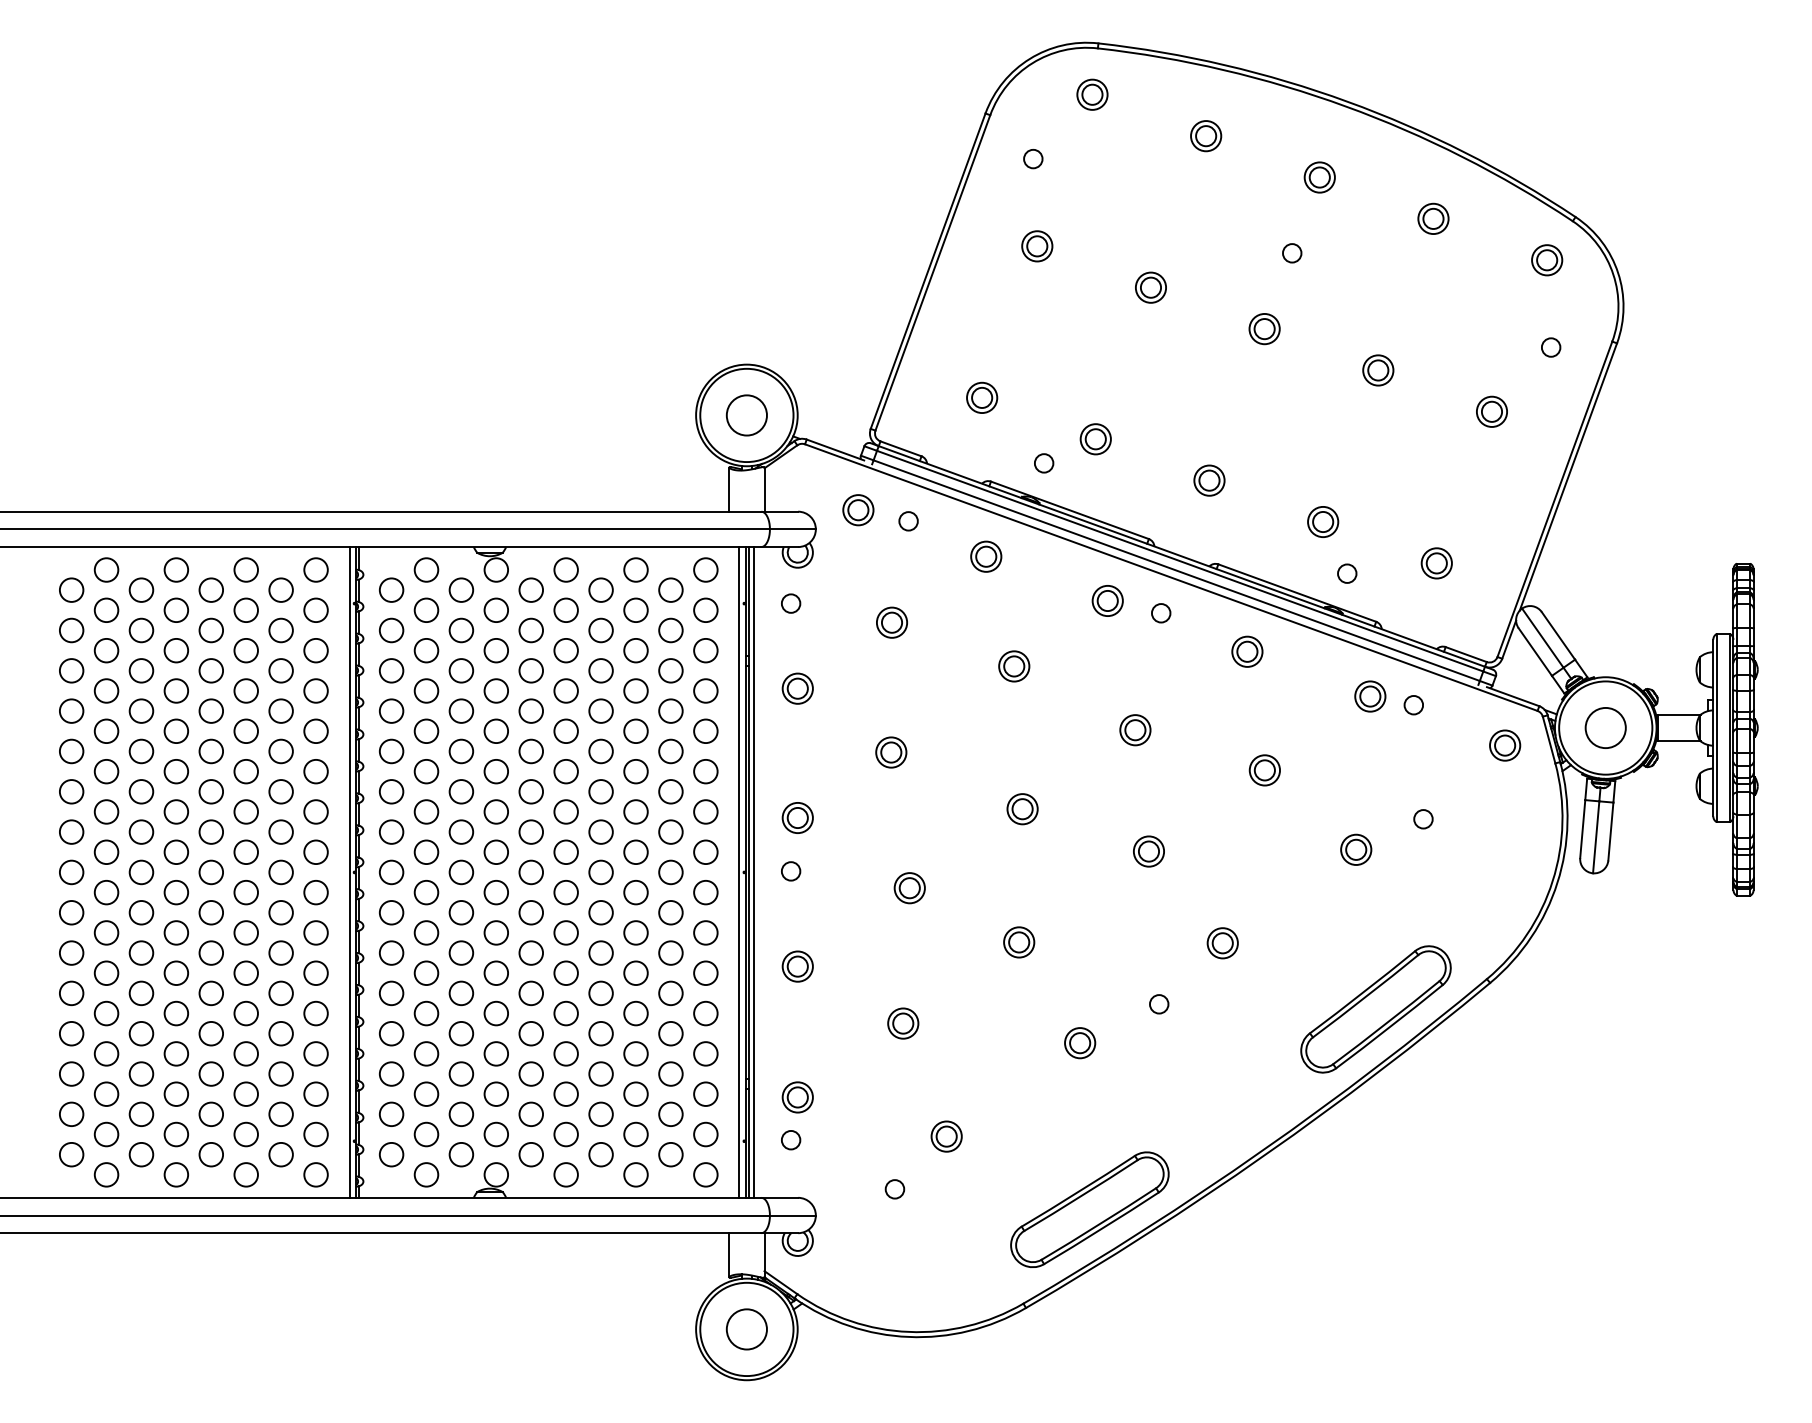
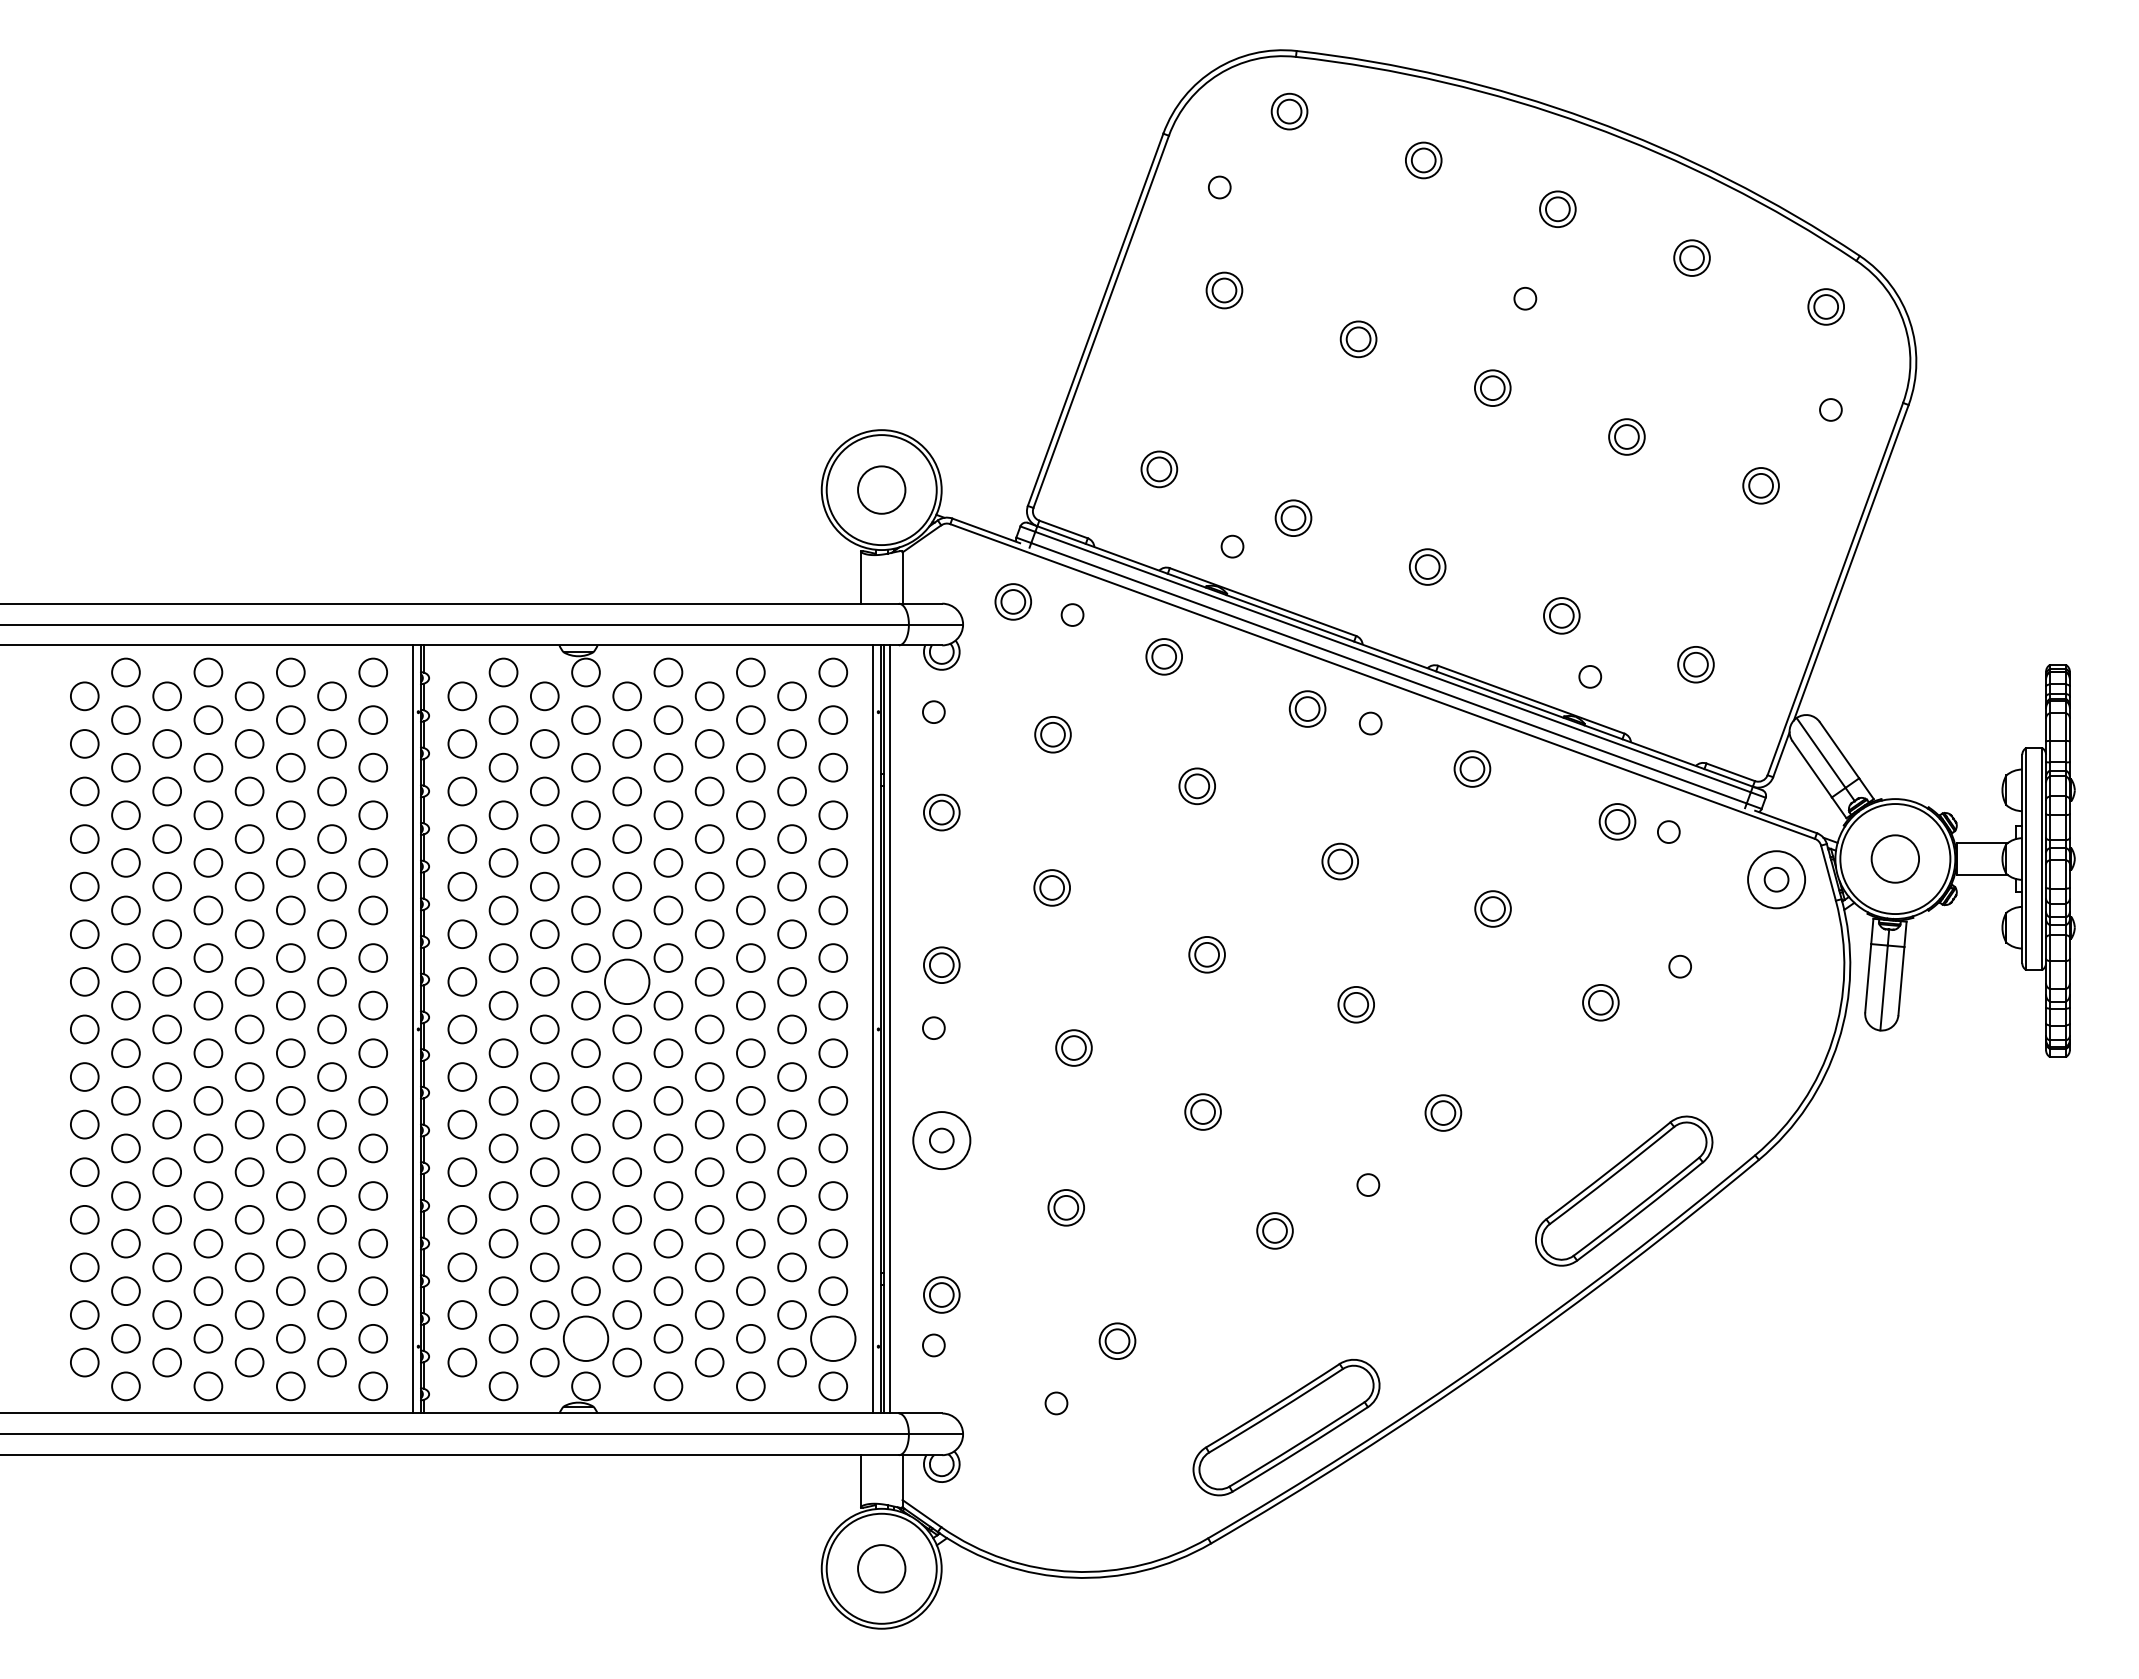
circle: (1505, 745) -> (1776, 879), size x1.6
circle: (531, 831) -> (627, 981), size x1.6
circle: (797, 966) -> (941, 1140), size x1.6
circle: (495, 1134) -> (585, 1338), size x1.6
circle: (706, 1134) -> (833, 1338), size x1.6

